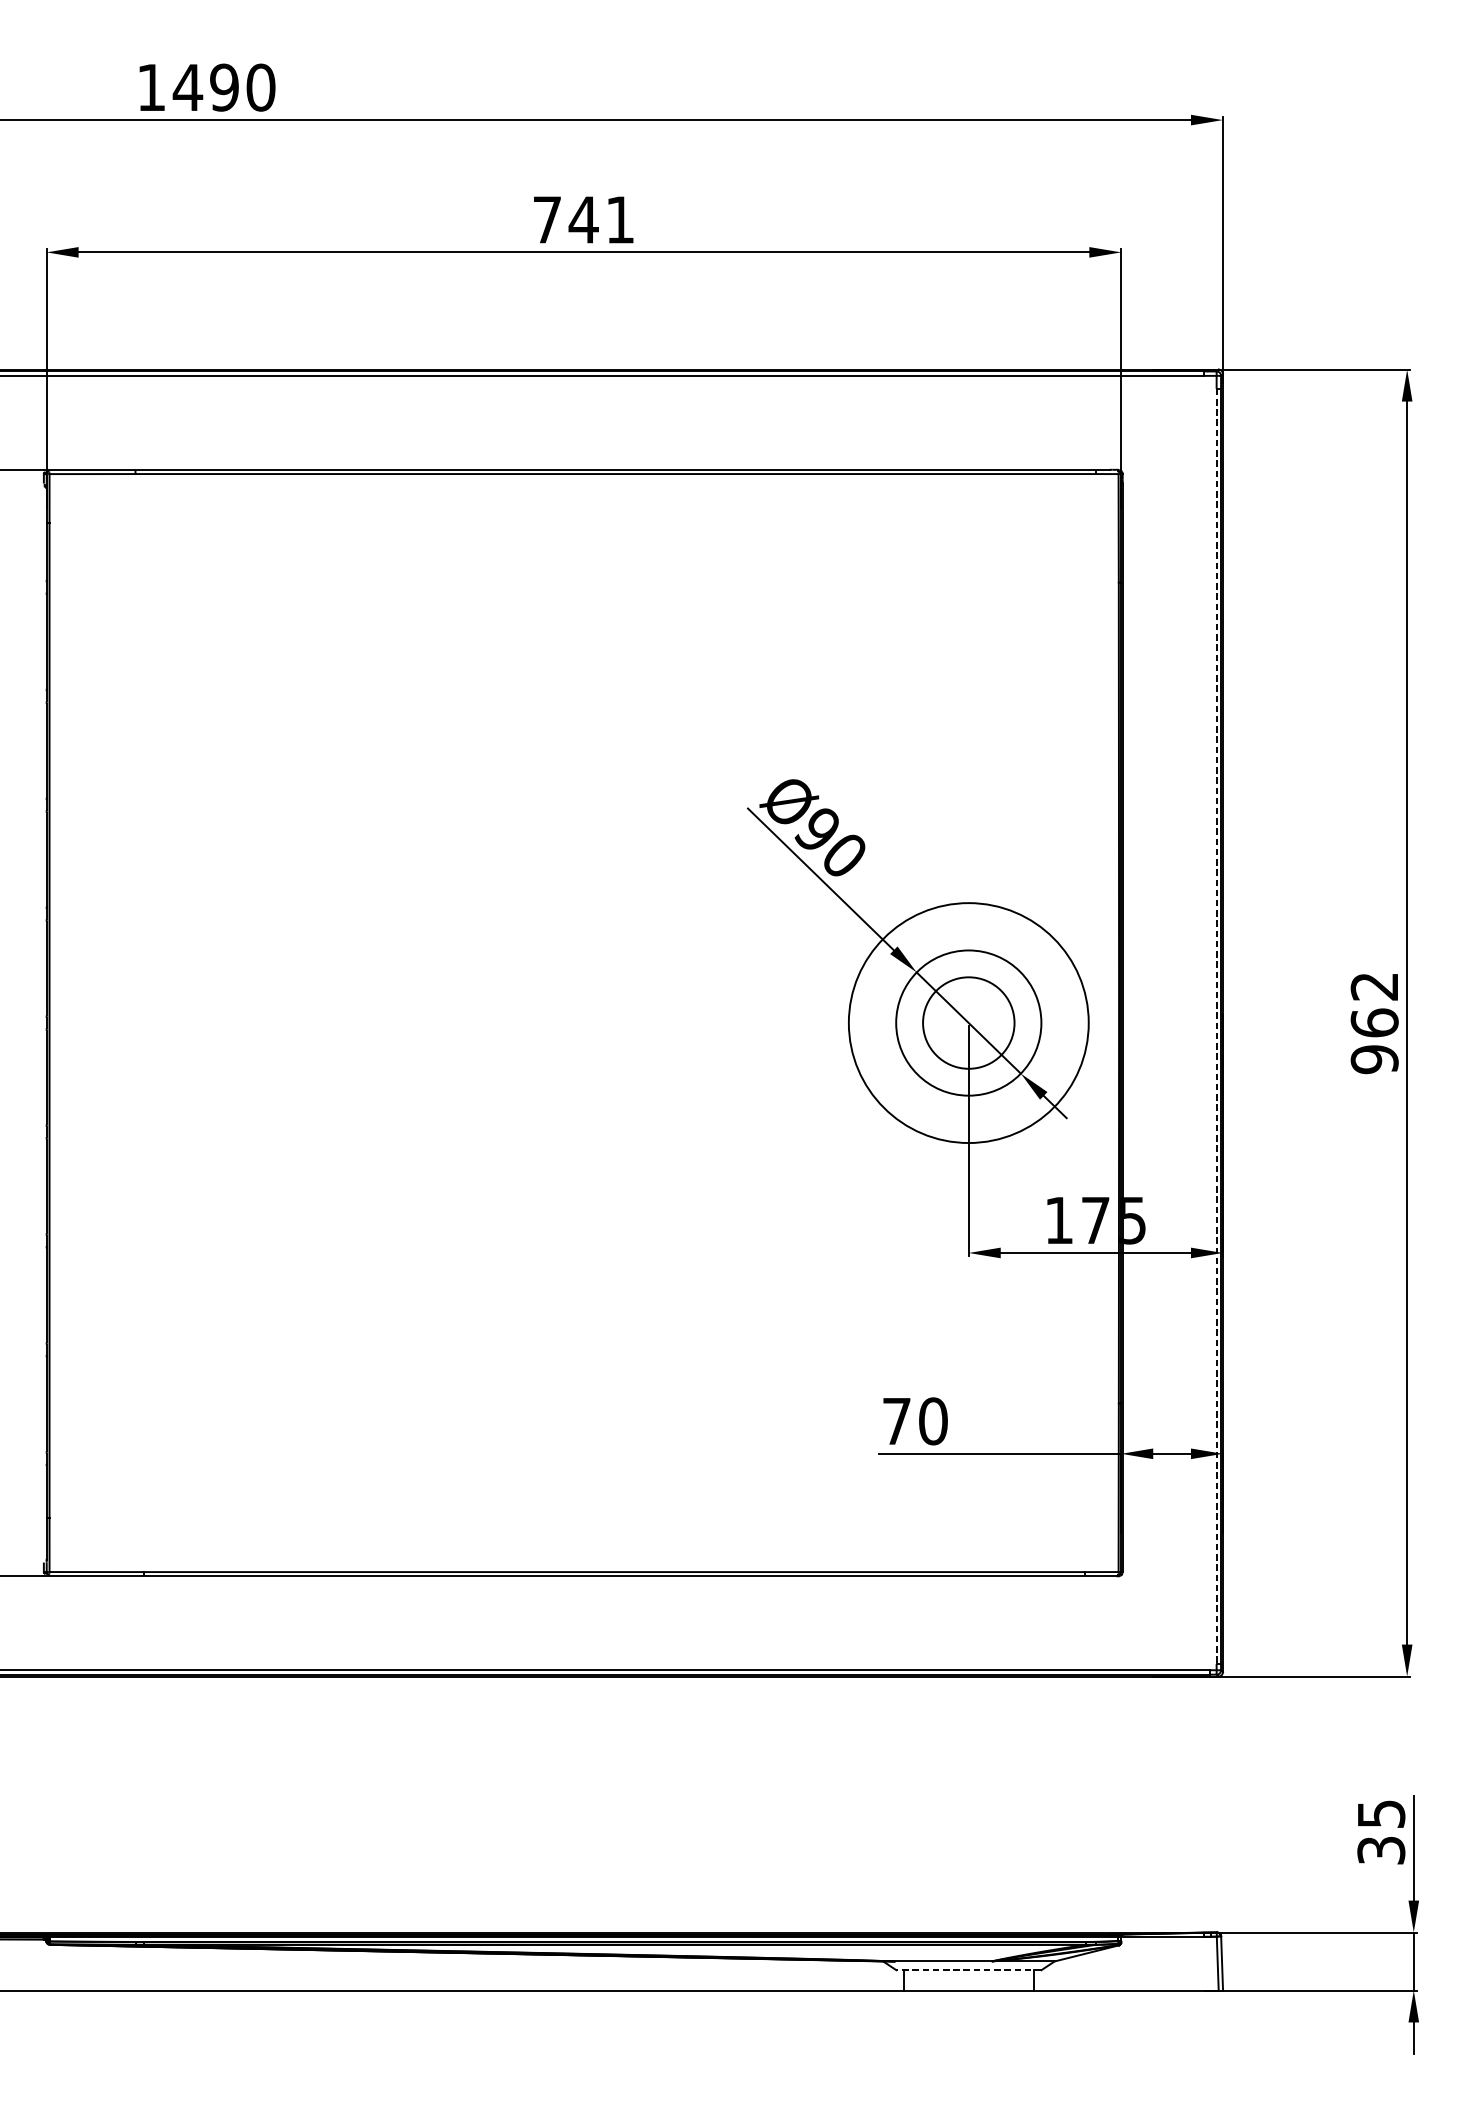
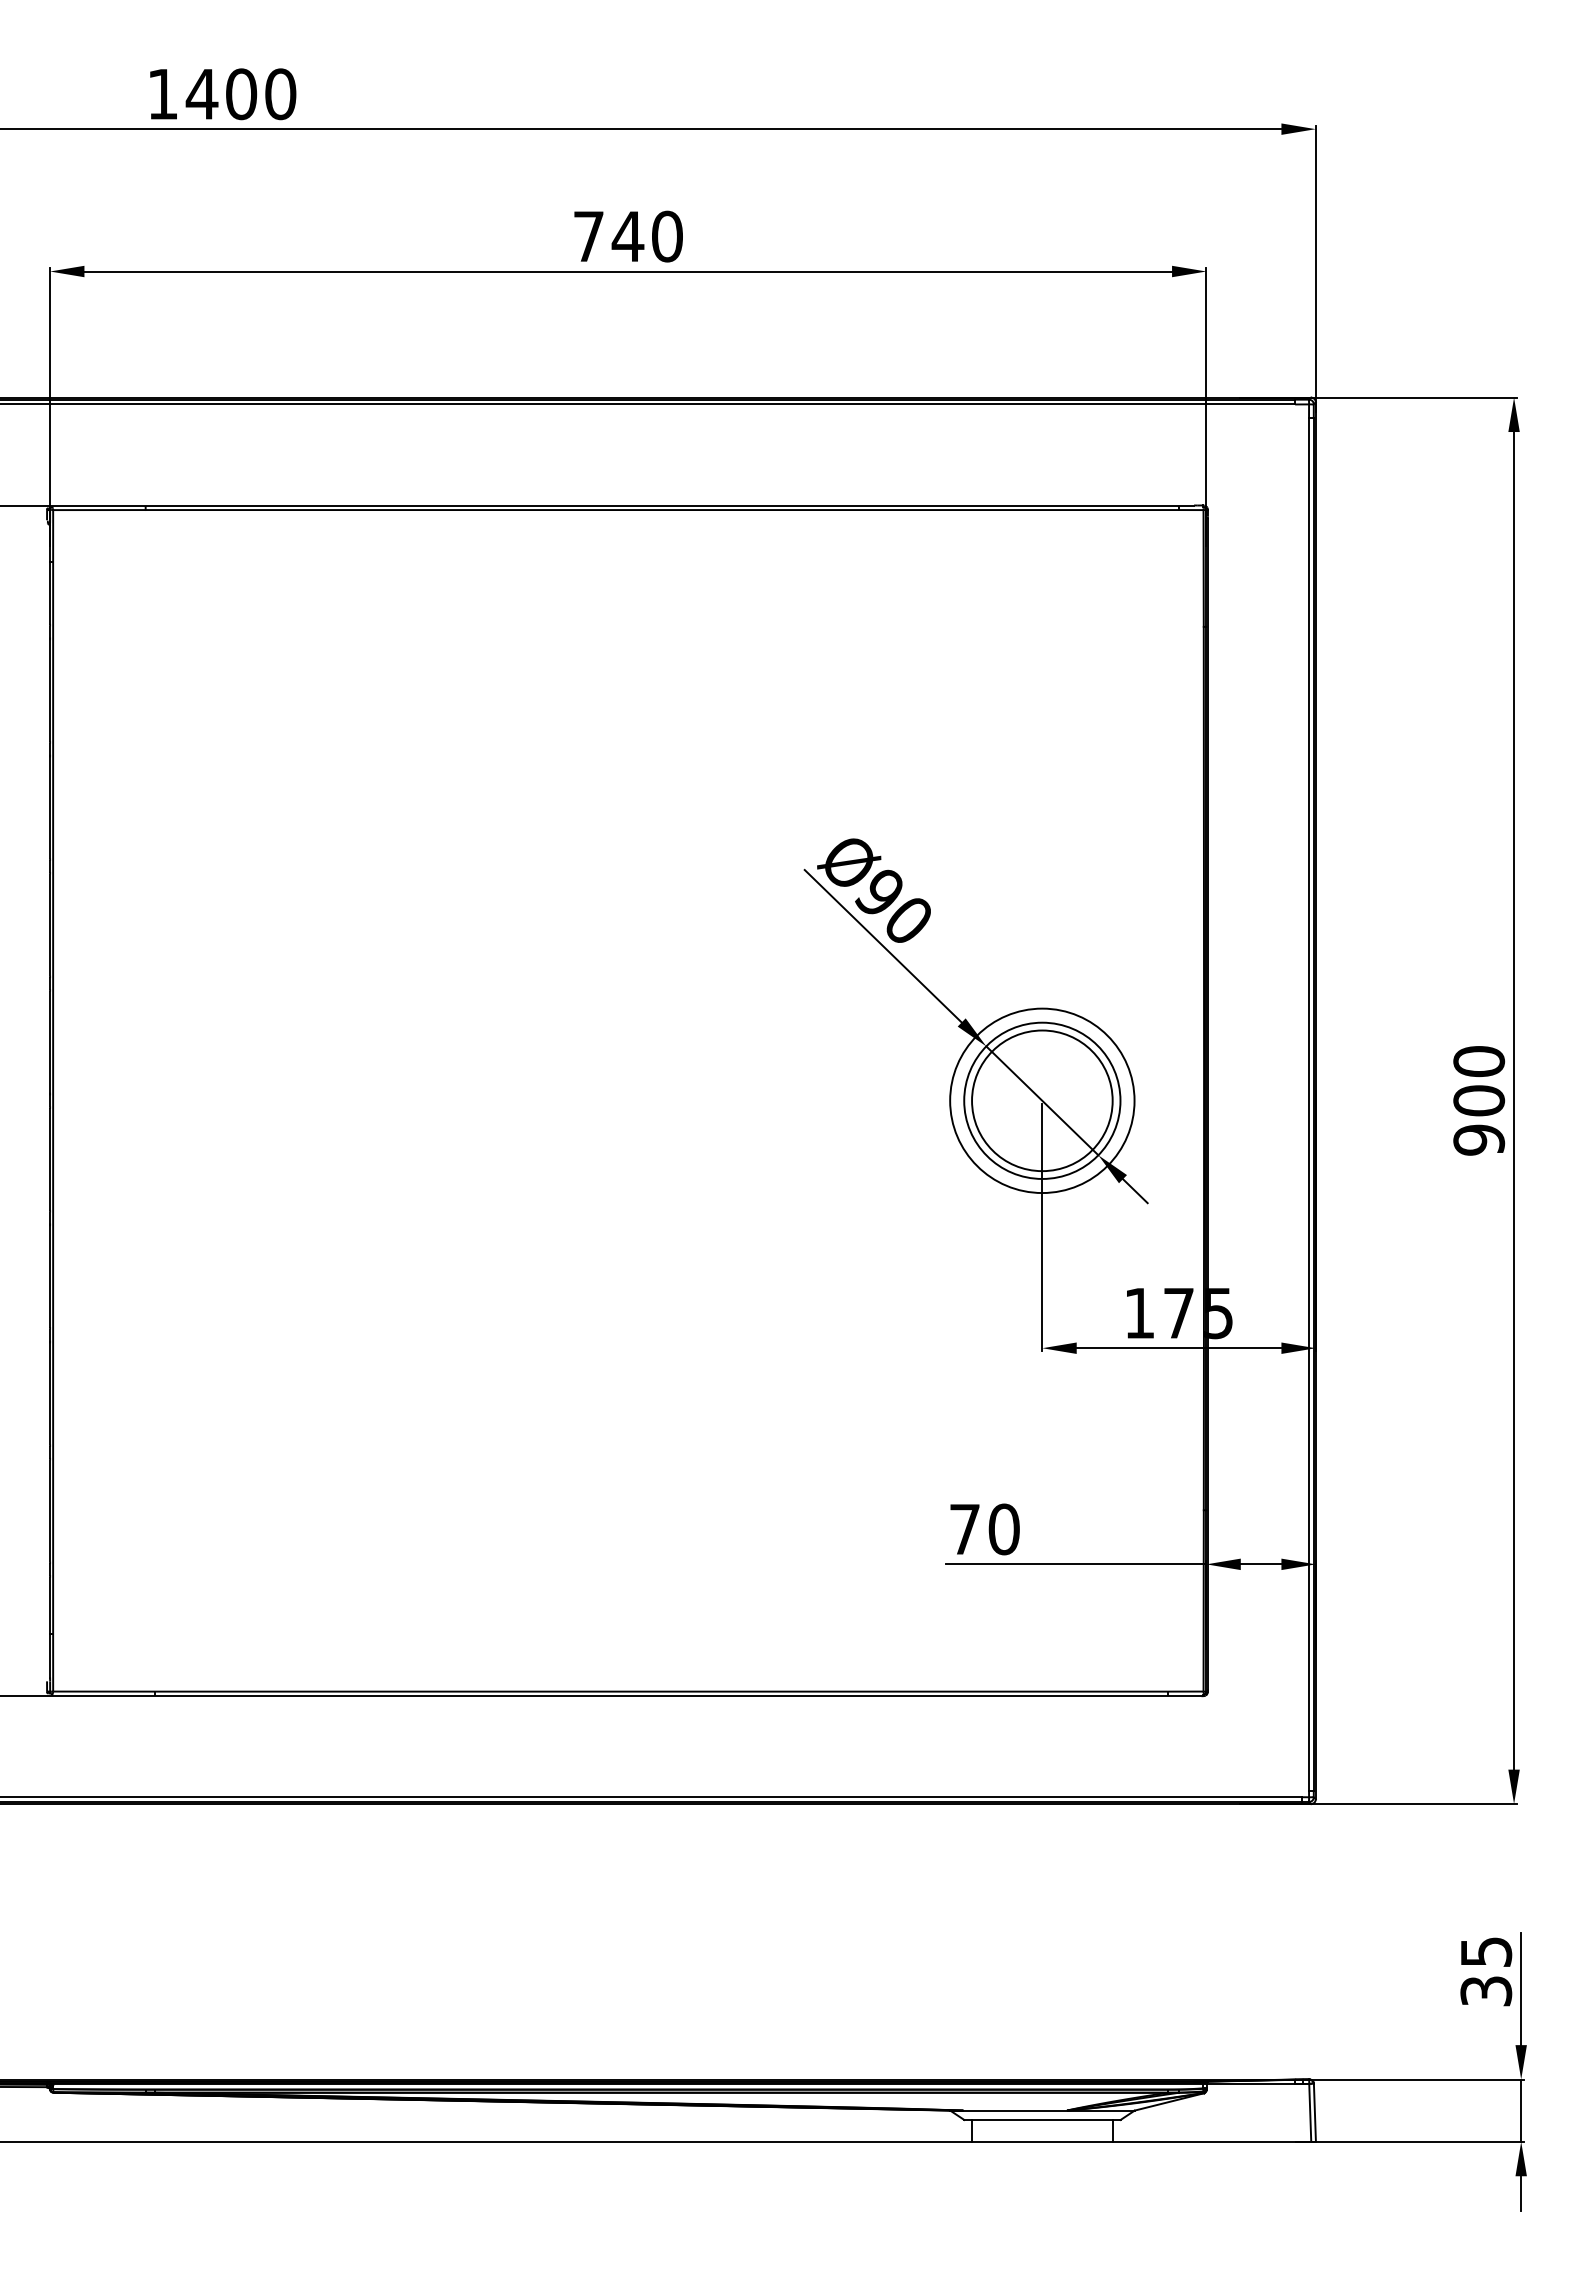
text: (224, 87) -> (241, 94), 1490 -> 1400
text: (620, 219) -> (667, 236), 741 -> 740
text: (1375, 1005) -> (1479, 1081), 962 -> 900
circle: (968, 1022) -> (1042, 1100), size x0.71
circle: (968, 1022) -> (1042, 1100), size x1.43
line: (1217, 1026) -> (1309, 1104), dashed -> solid
line: (968, 1969) -> (1041, 2119), dashed -> solid

